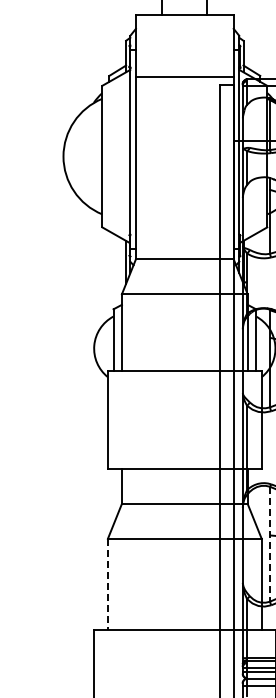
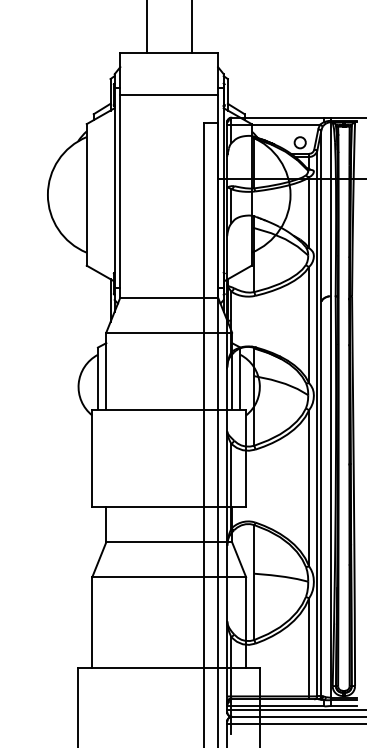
line: (185, 77) -> (169, 95), moved
line: (270, 545) -> (254, 583), dashed -> solid
line: (108, 584) -> (92, 622), dashed -> solid

